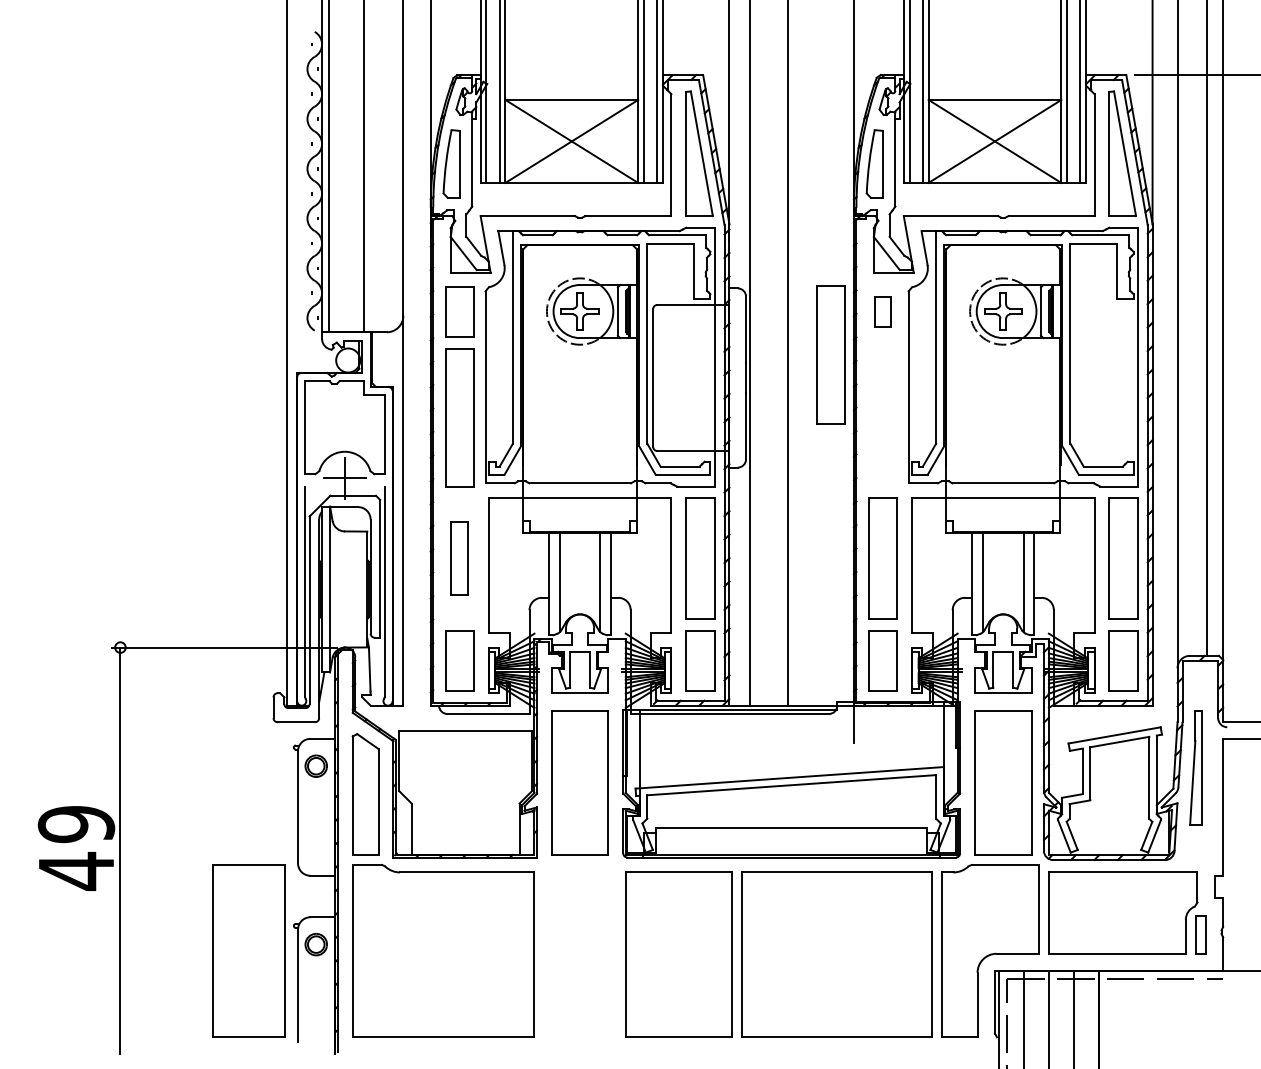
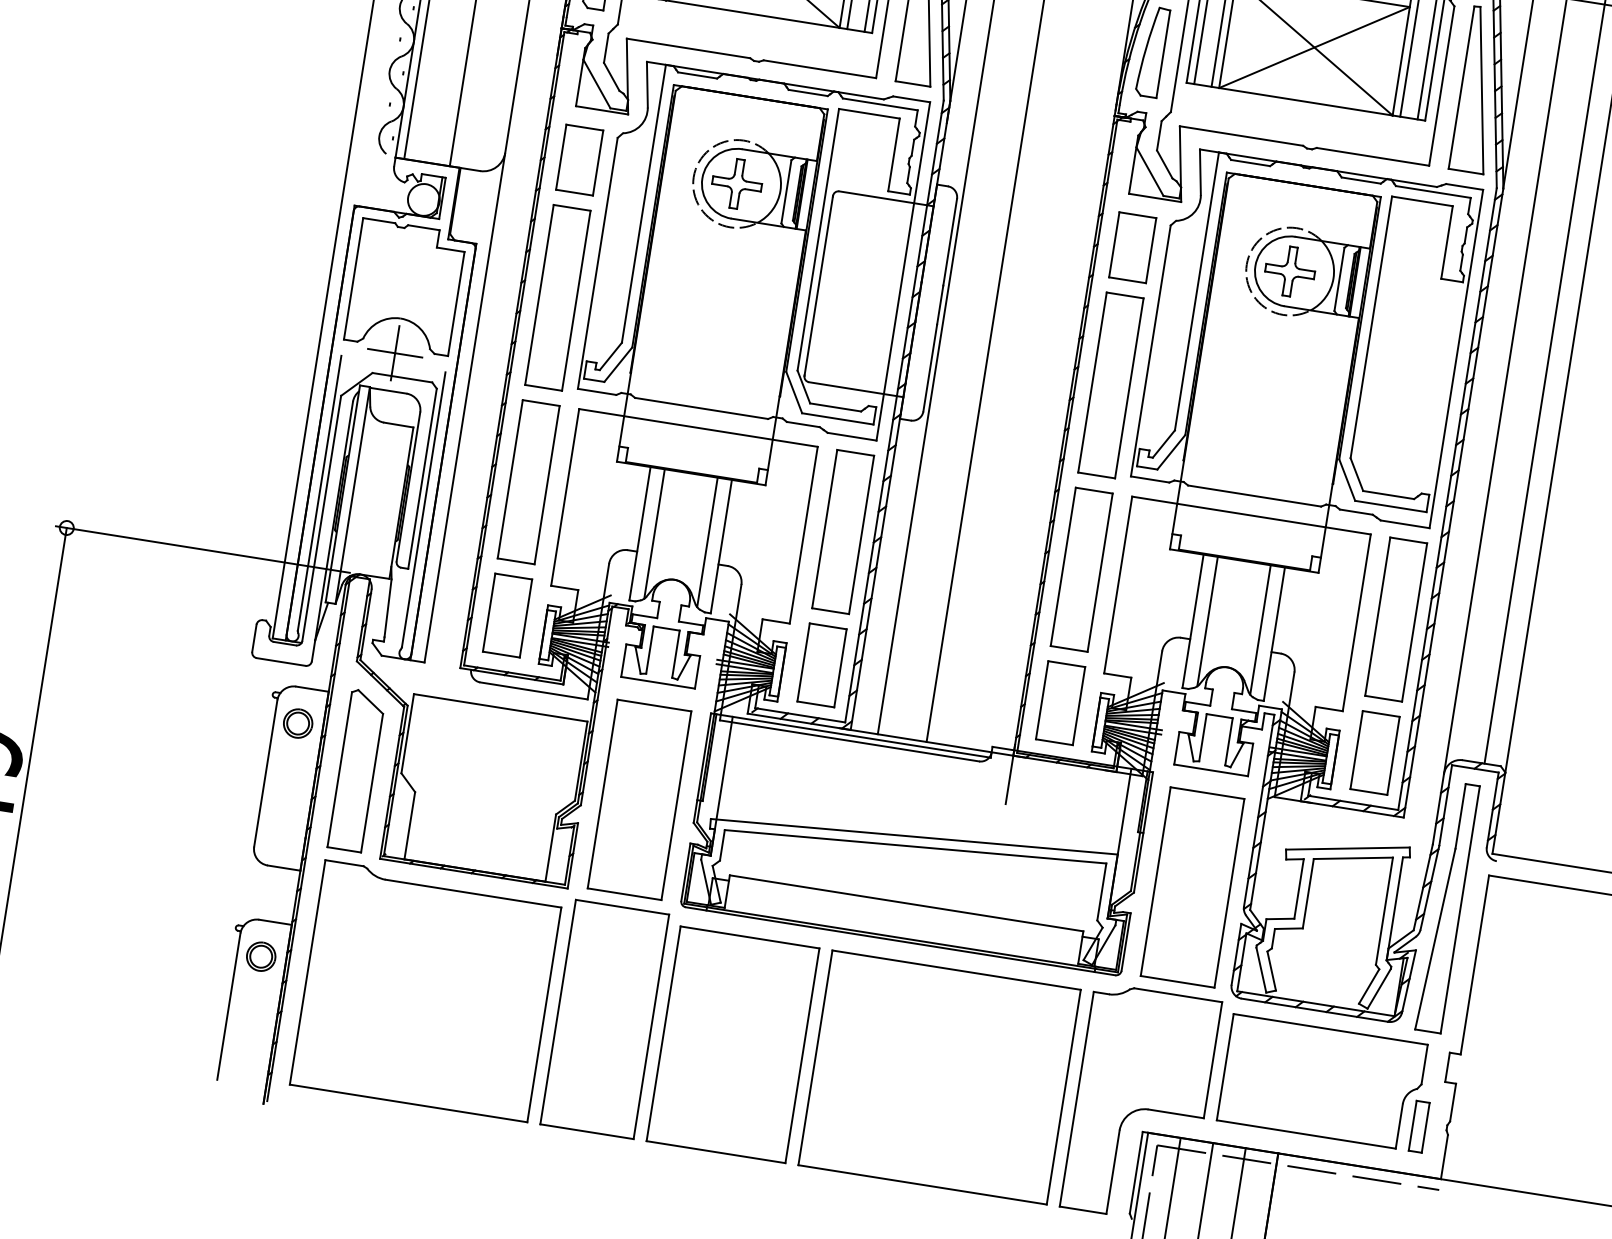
part: (882, 311) -> (1132, 246), size x1.67
part: (830, 354) -> (1110, 385), moved
part: (459, 558) -> (528, 481), size x1.67
part: (1195, 767) -> (1446, 907), size x1.67
part: (248, 950) -> (604, 1018), moved

